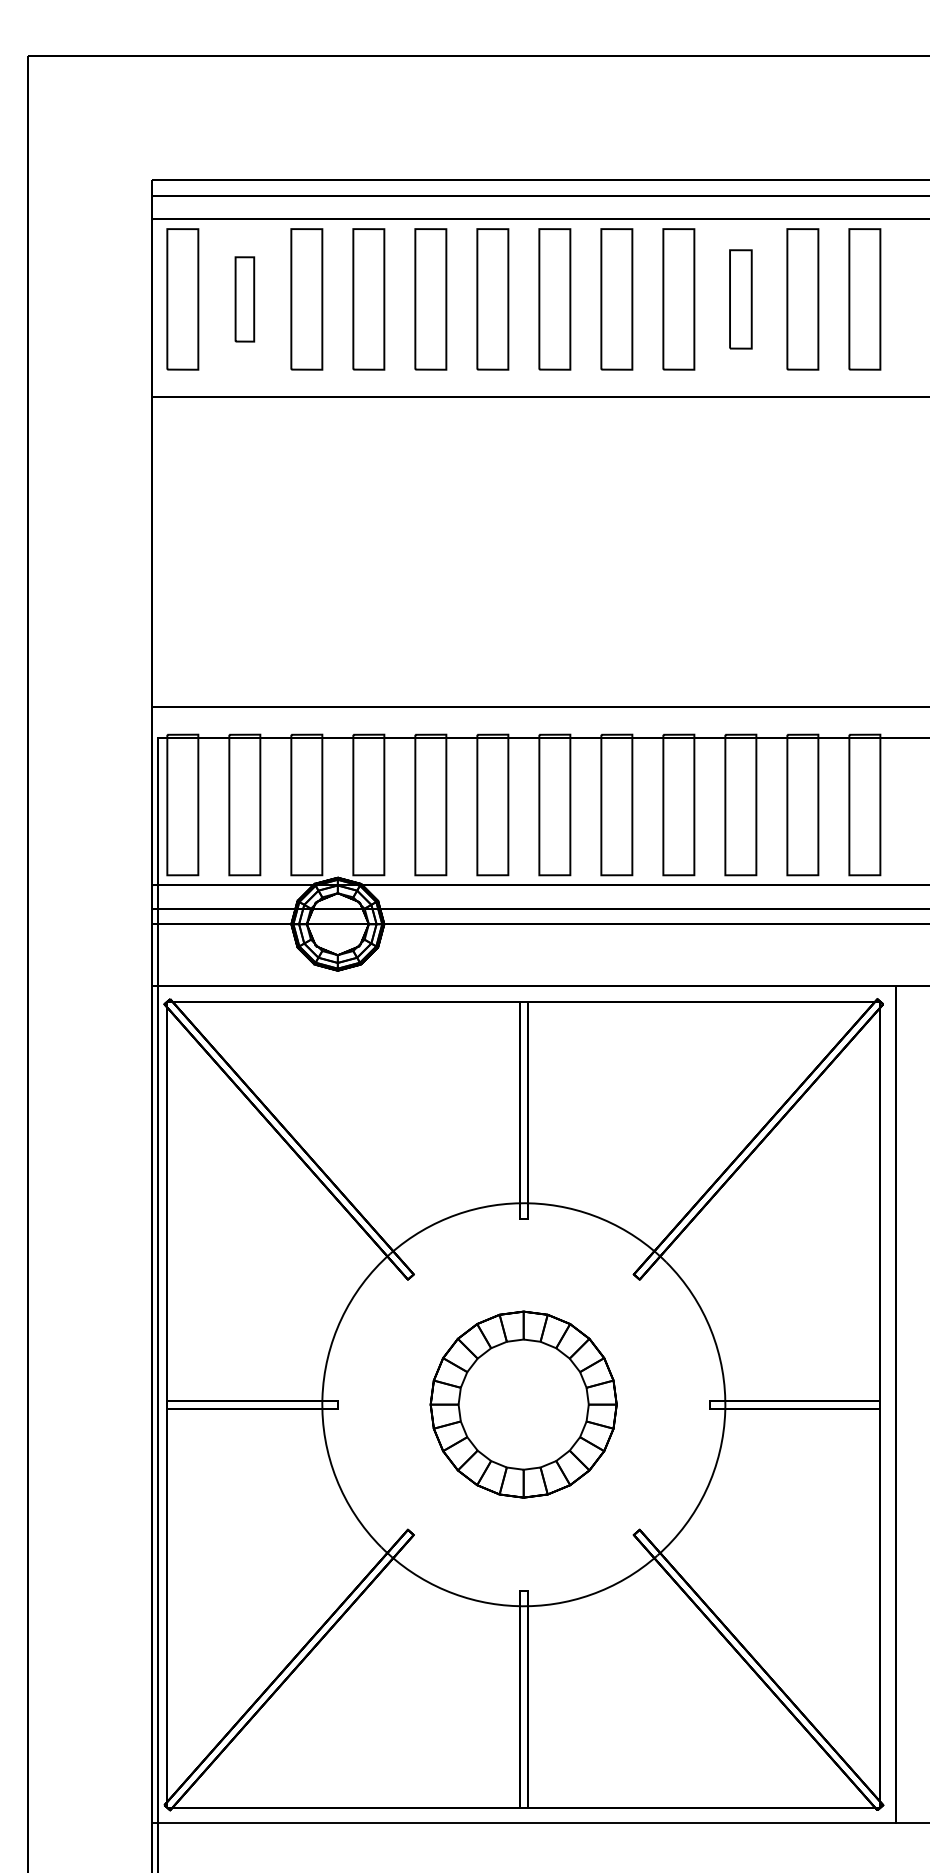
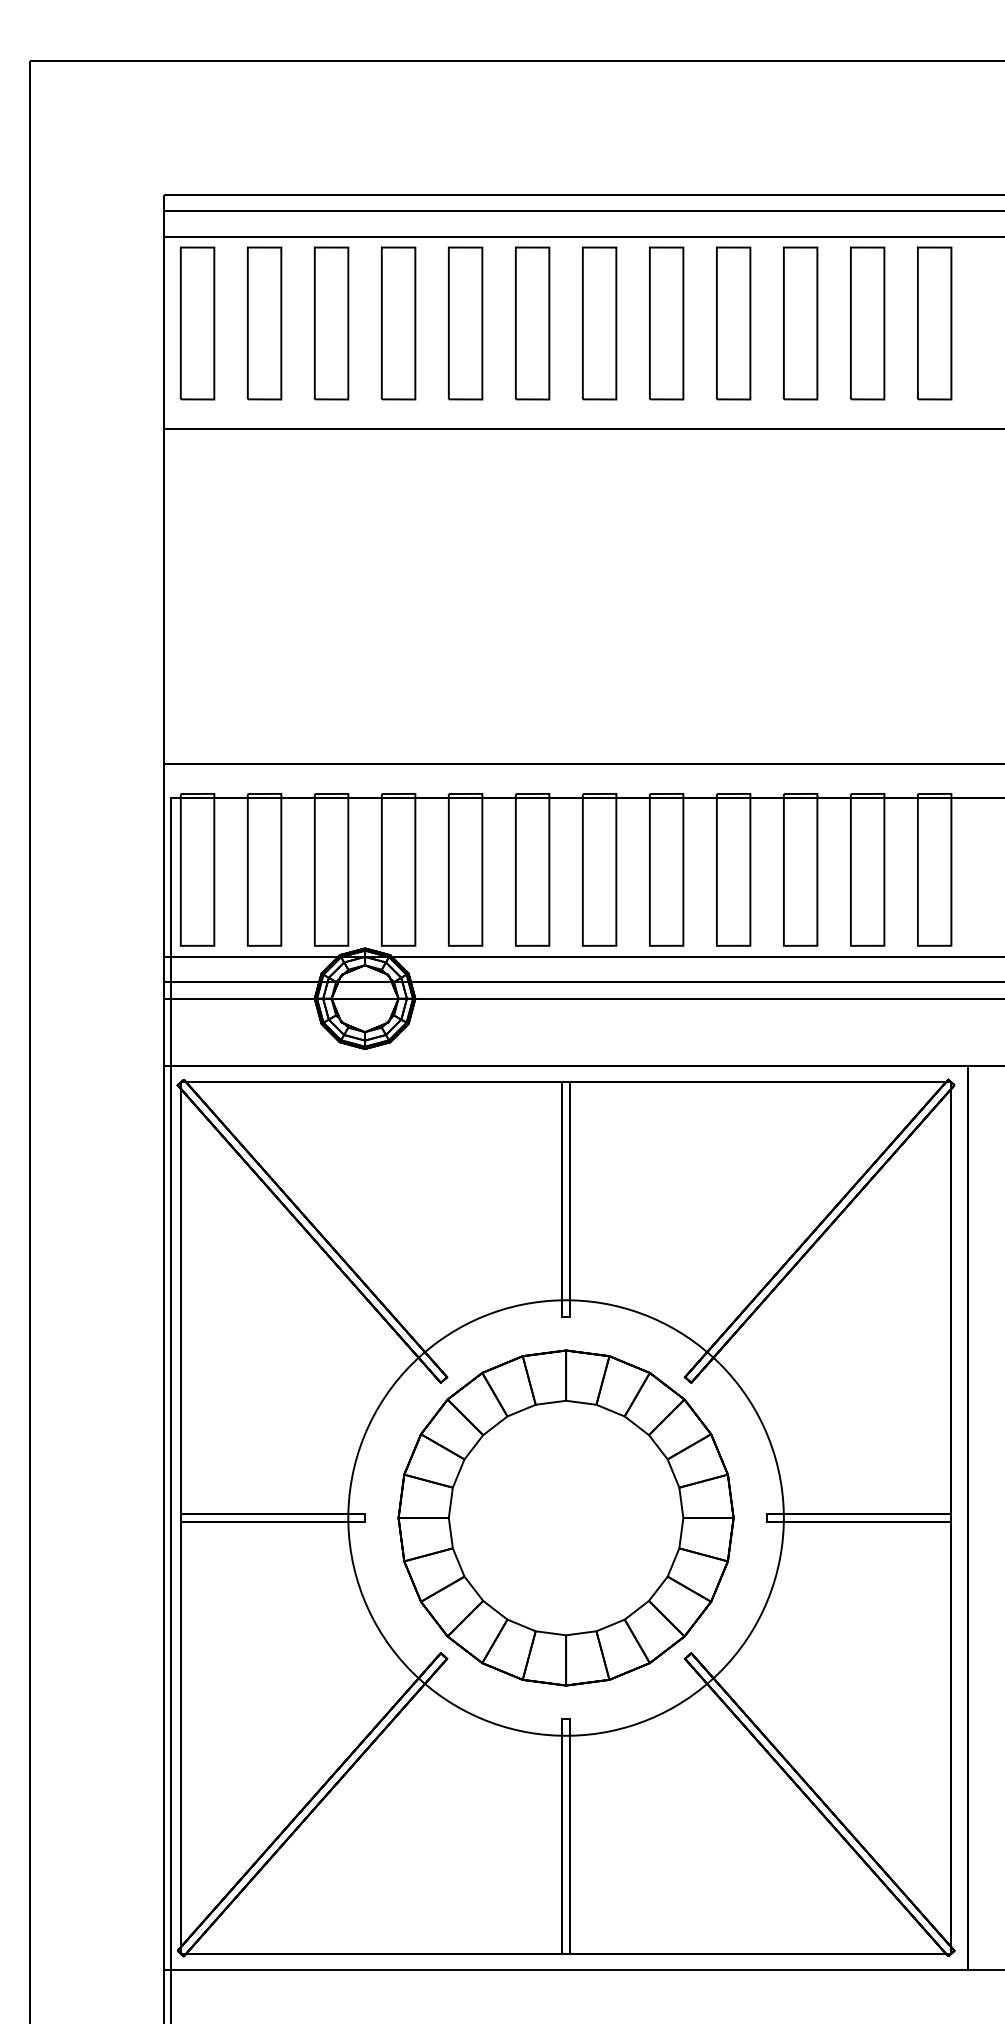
part: (244, 299) -> (264, 323), size x1.67
part: (740, 299) -> (800, 323), size x1.43
part: (523, 1404) -> (565, 1517), size x1.67

